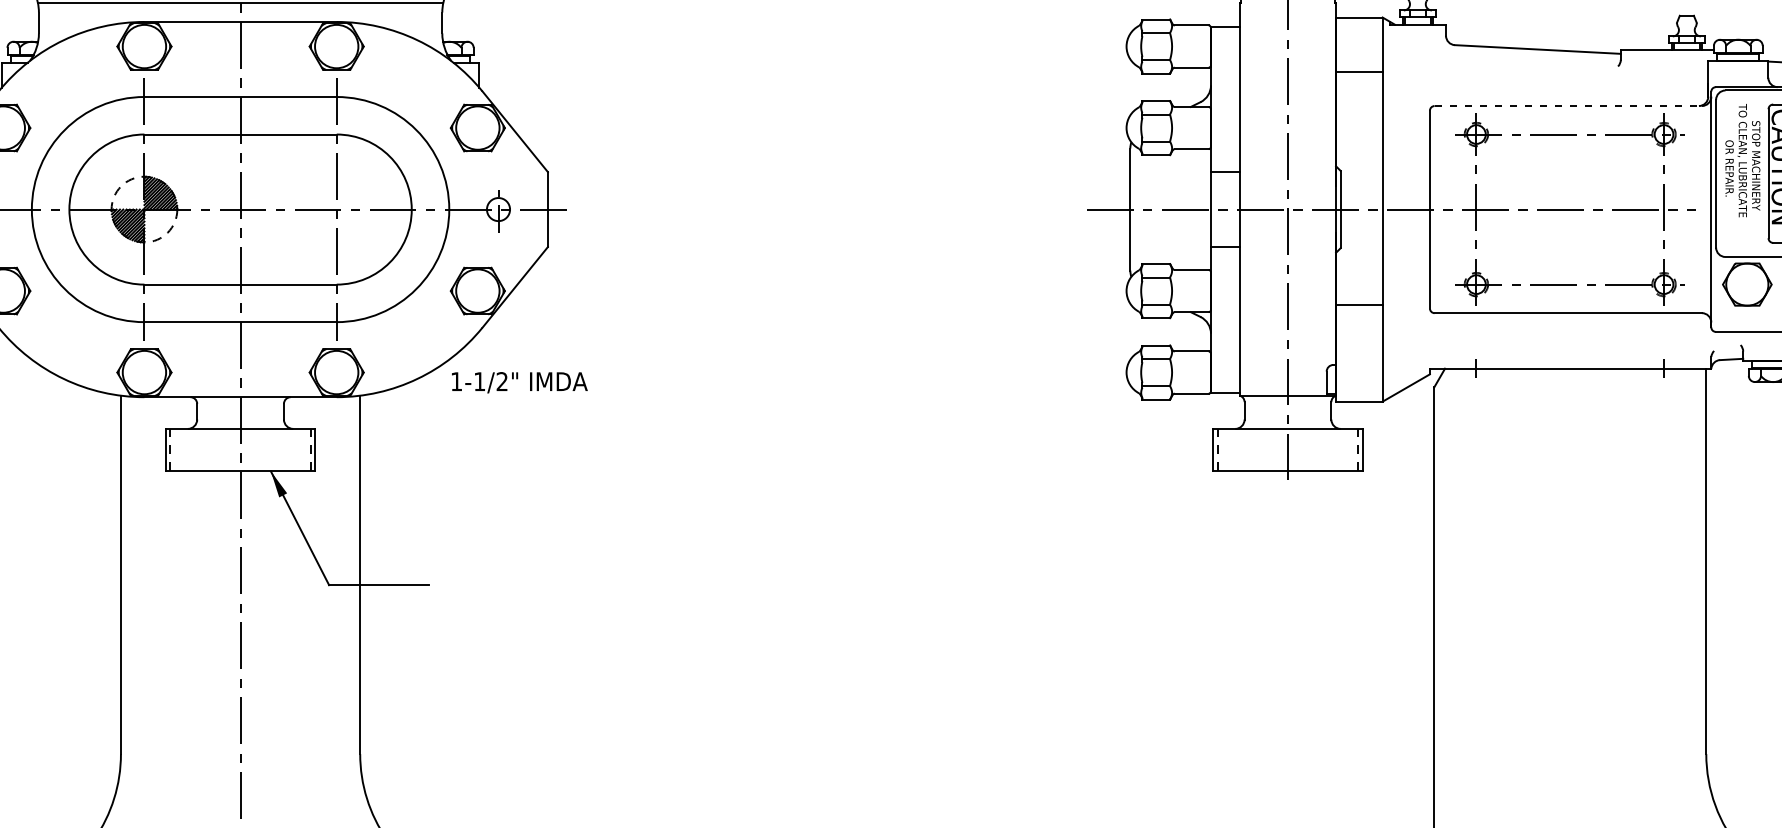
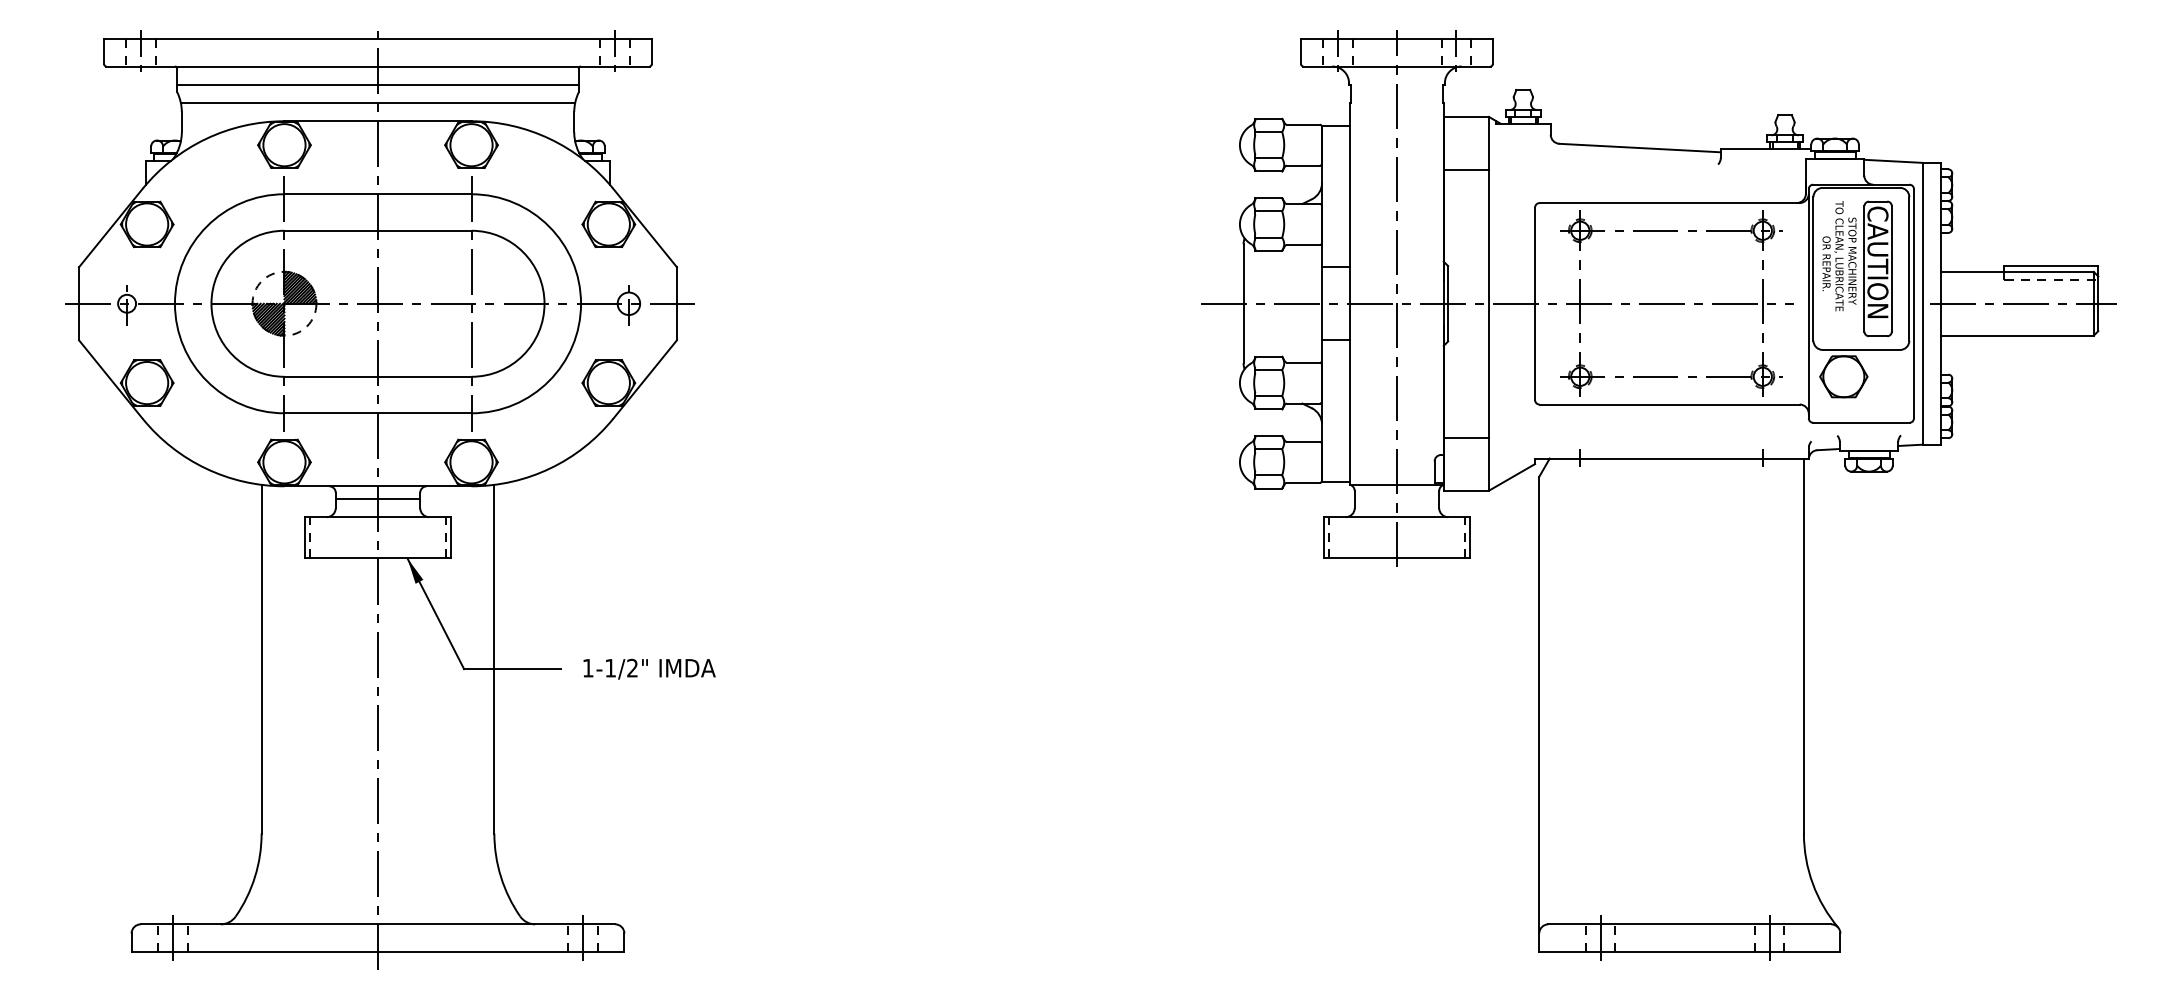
line: (1569, 106) -> (1670, 203), dashed -> solid
line: (1359, 304) -> (1466, 437), moved
text: (519, 381) -> (649, 668), moved
line: (240, 409) -> (377, 498), added

